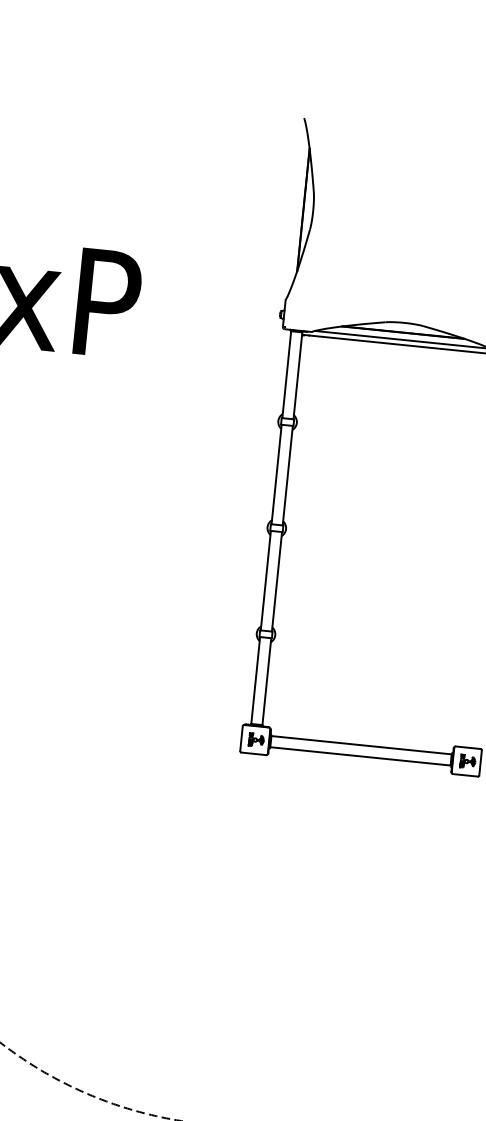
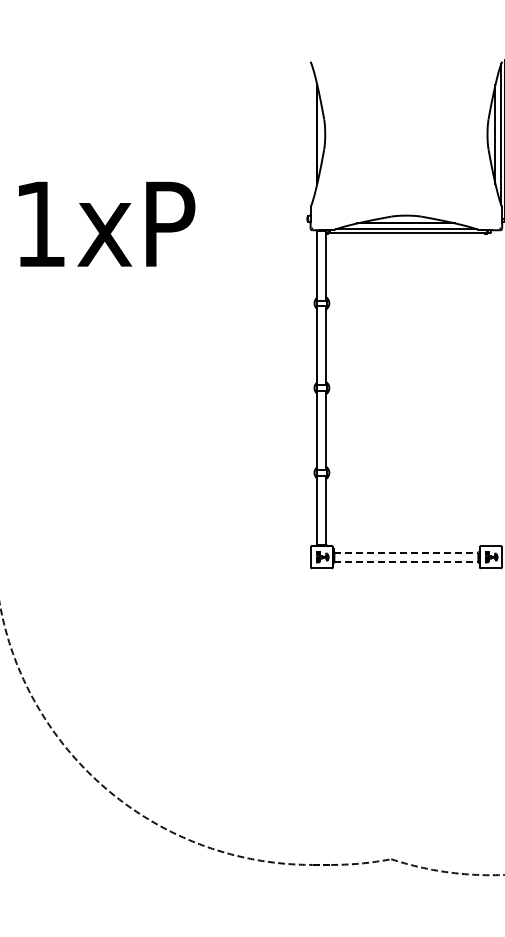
line: (361, 744) -> (406, 552), solid -> dashed
line: (360, 756) -> (406, 561), solid -> dashed

